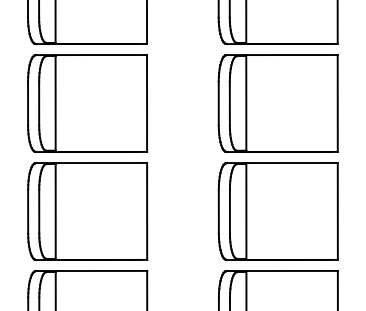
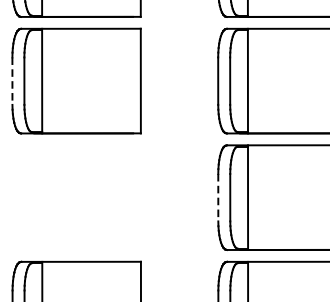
line: (28, 103) -> (12, 81), solid -> dashed
part: (87, 211) -> (76, 197), removed
line: (218, 211) -> (217, 197), solid -> dashed

